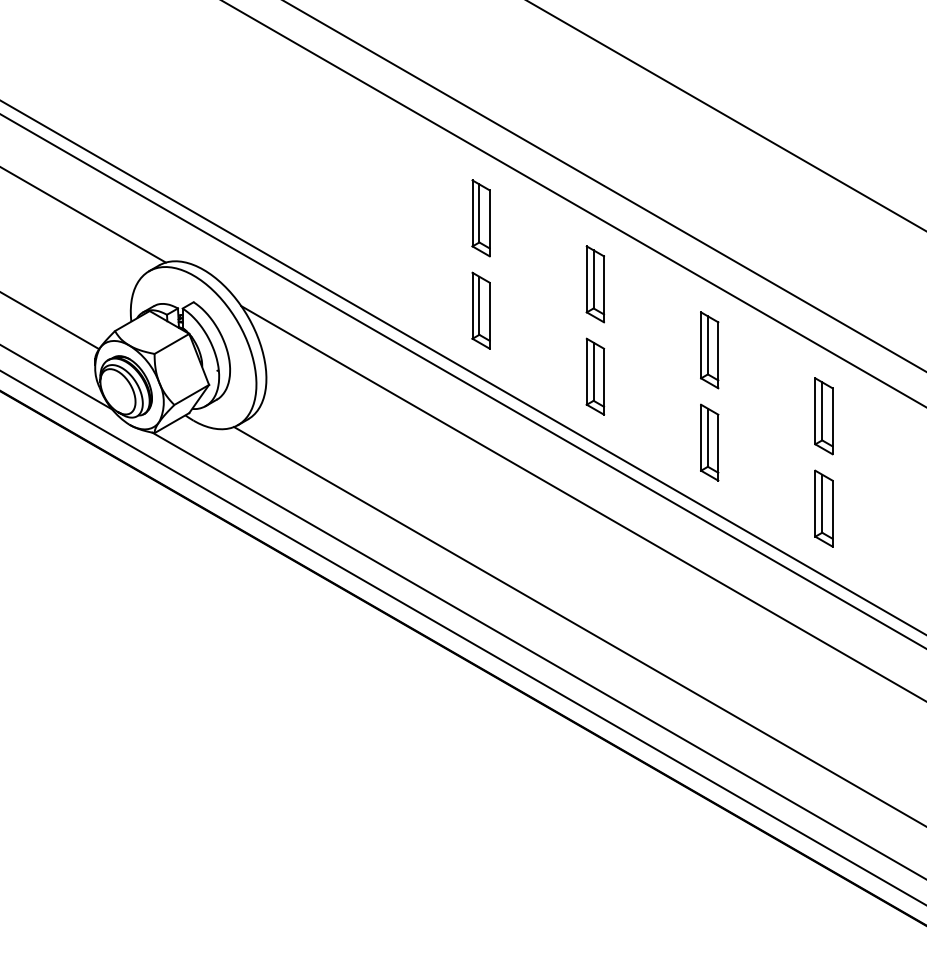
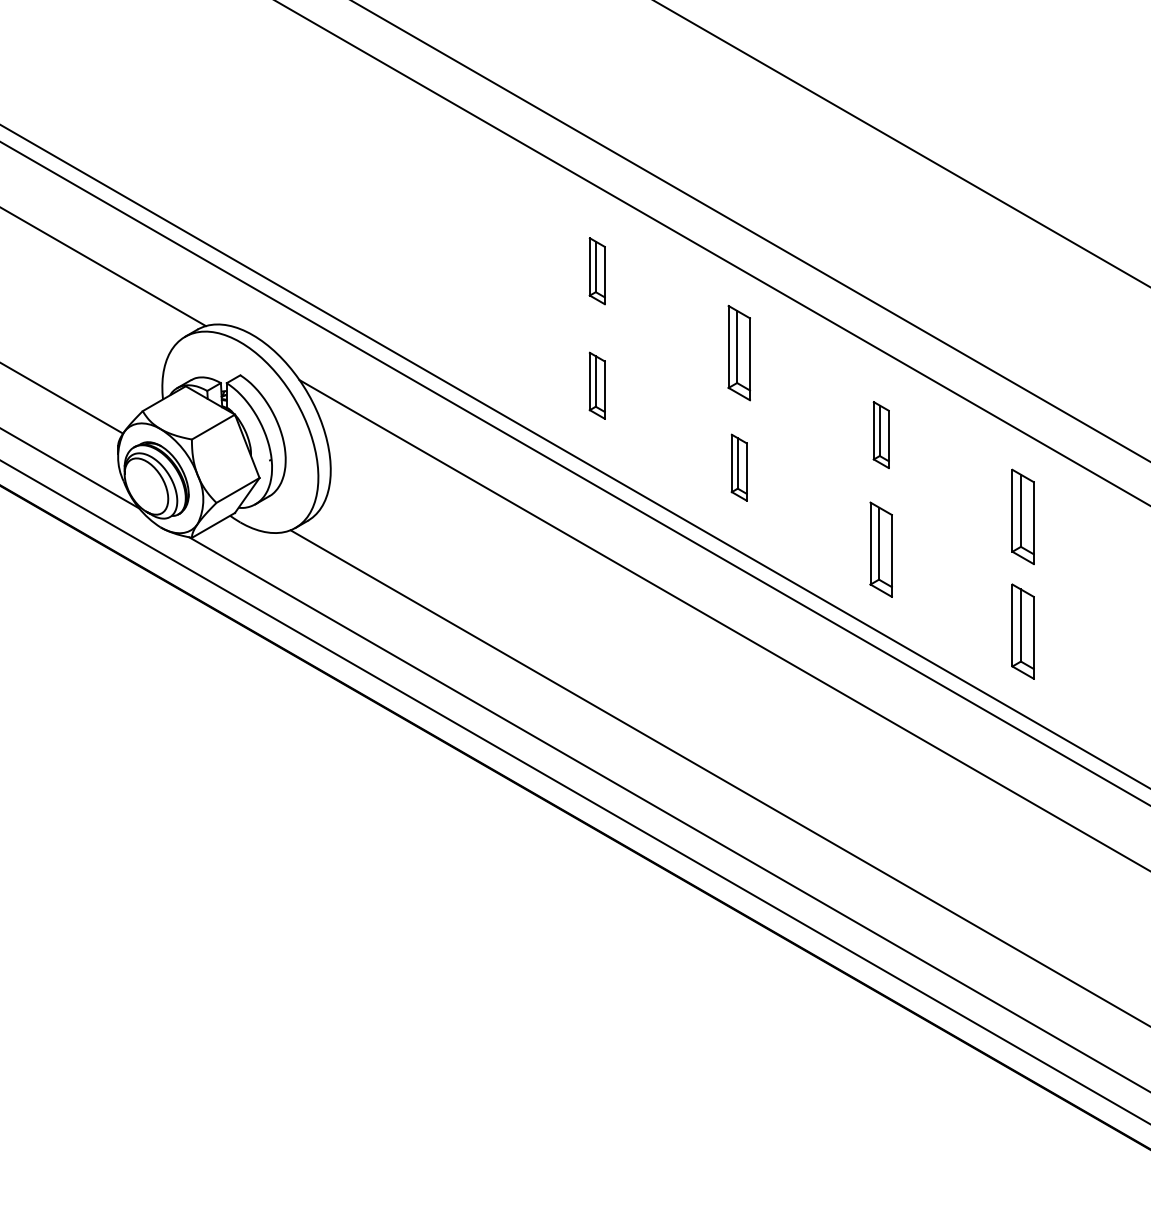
part: (480, 218) -> (596, 271), size x0.7
part: (480, 310) -> (596, 385), size x0.7
part: (709, 350) -> (880, 435), size x0.7
part: (595, 376) -> (739, 467), size x0.7

